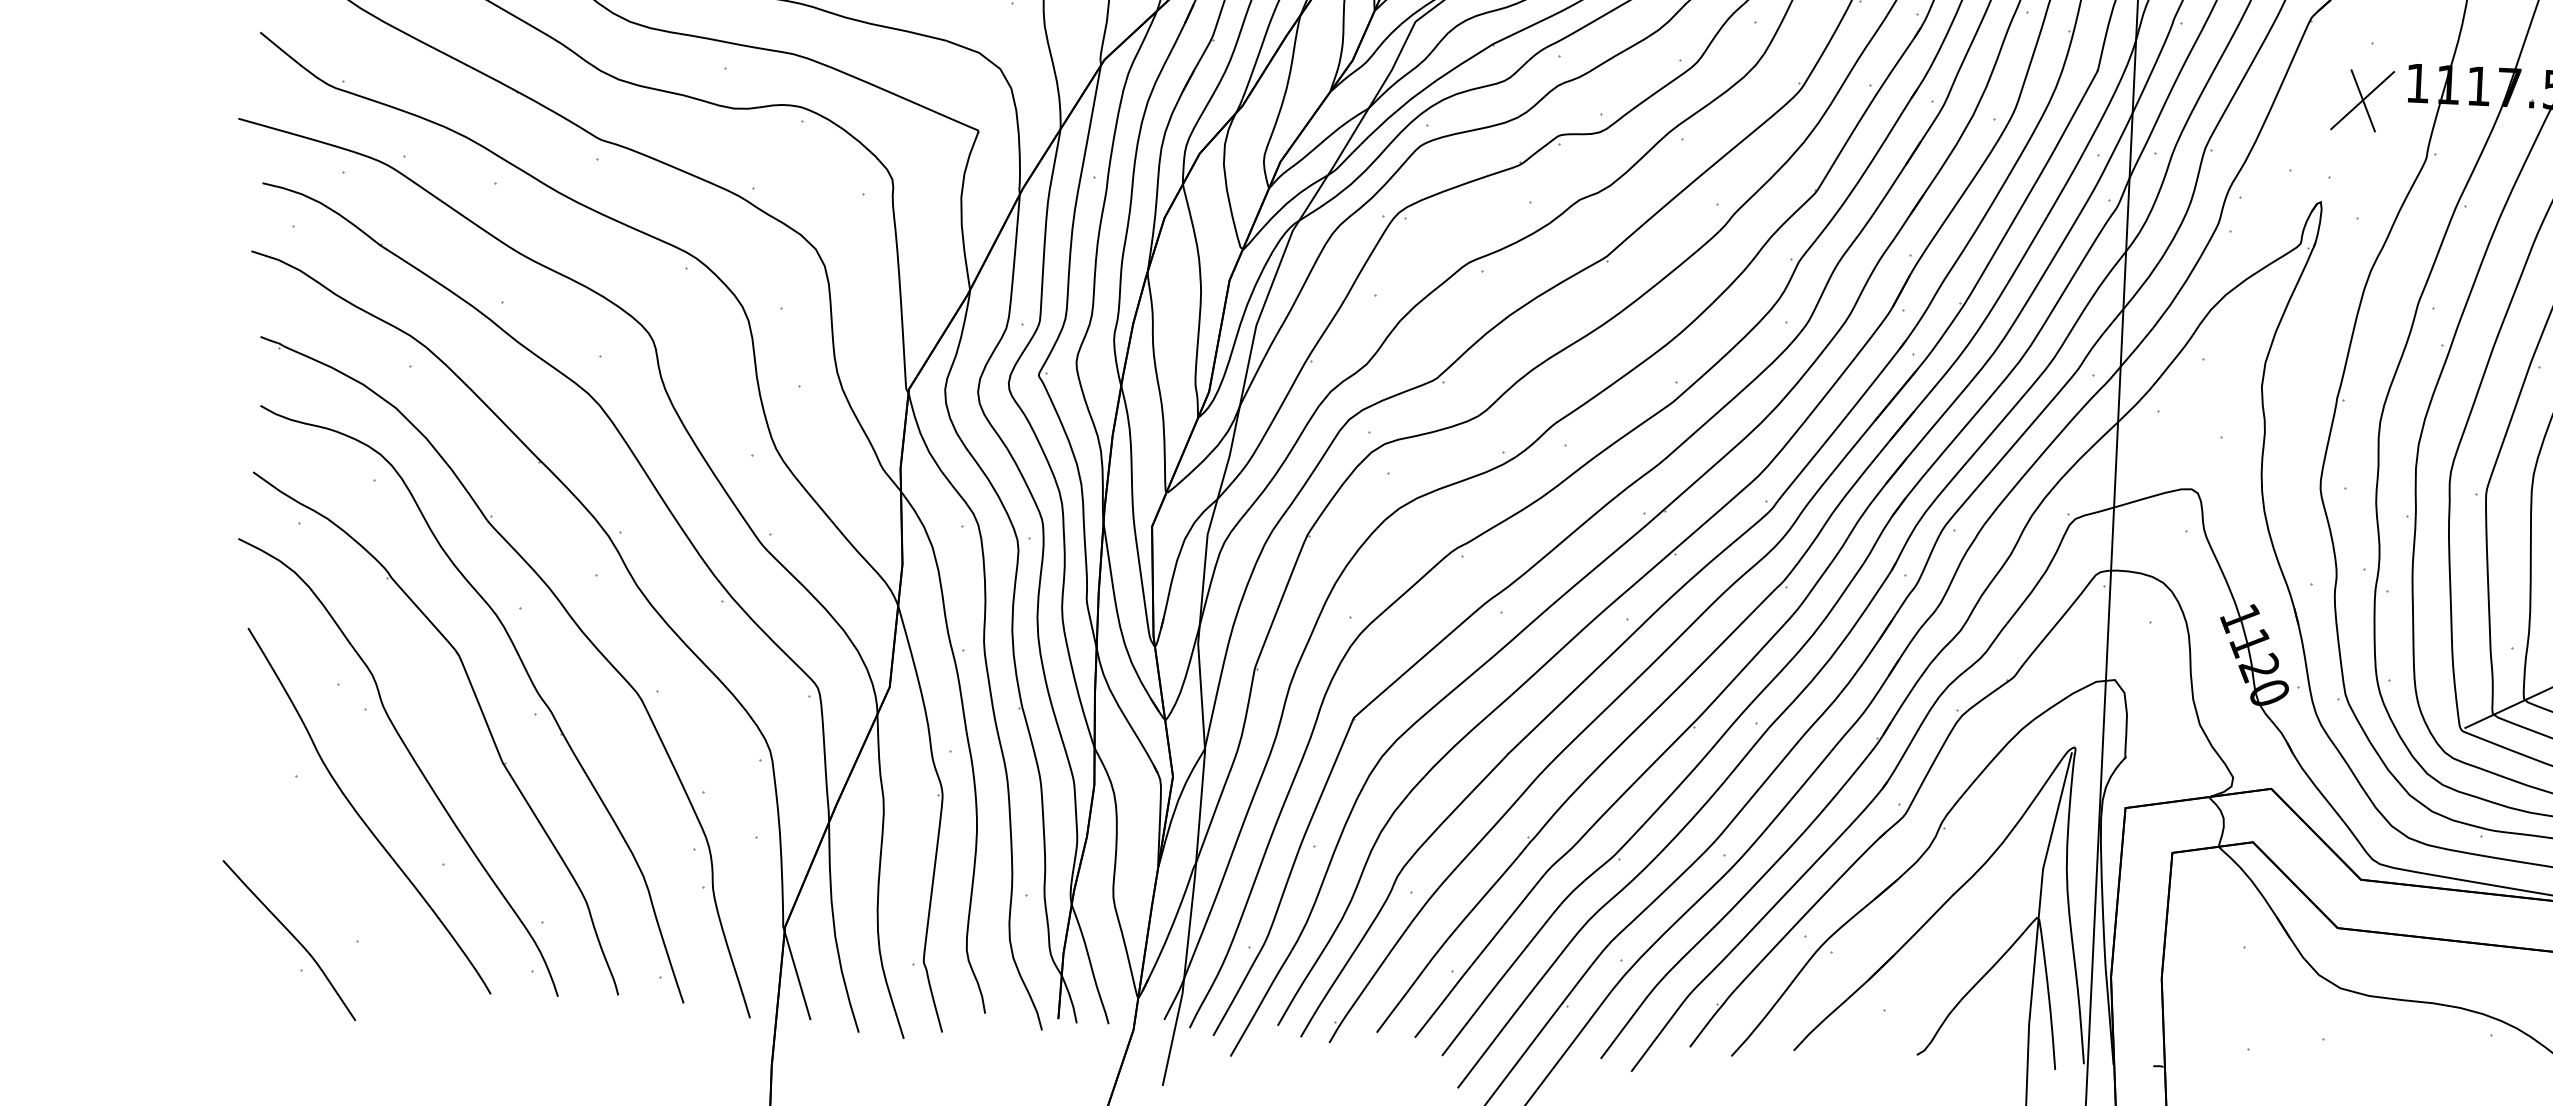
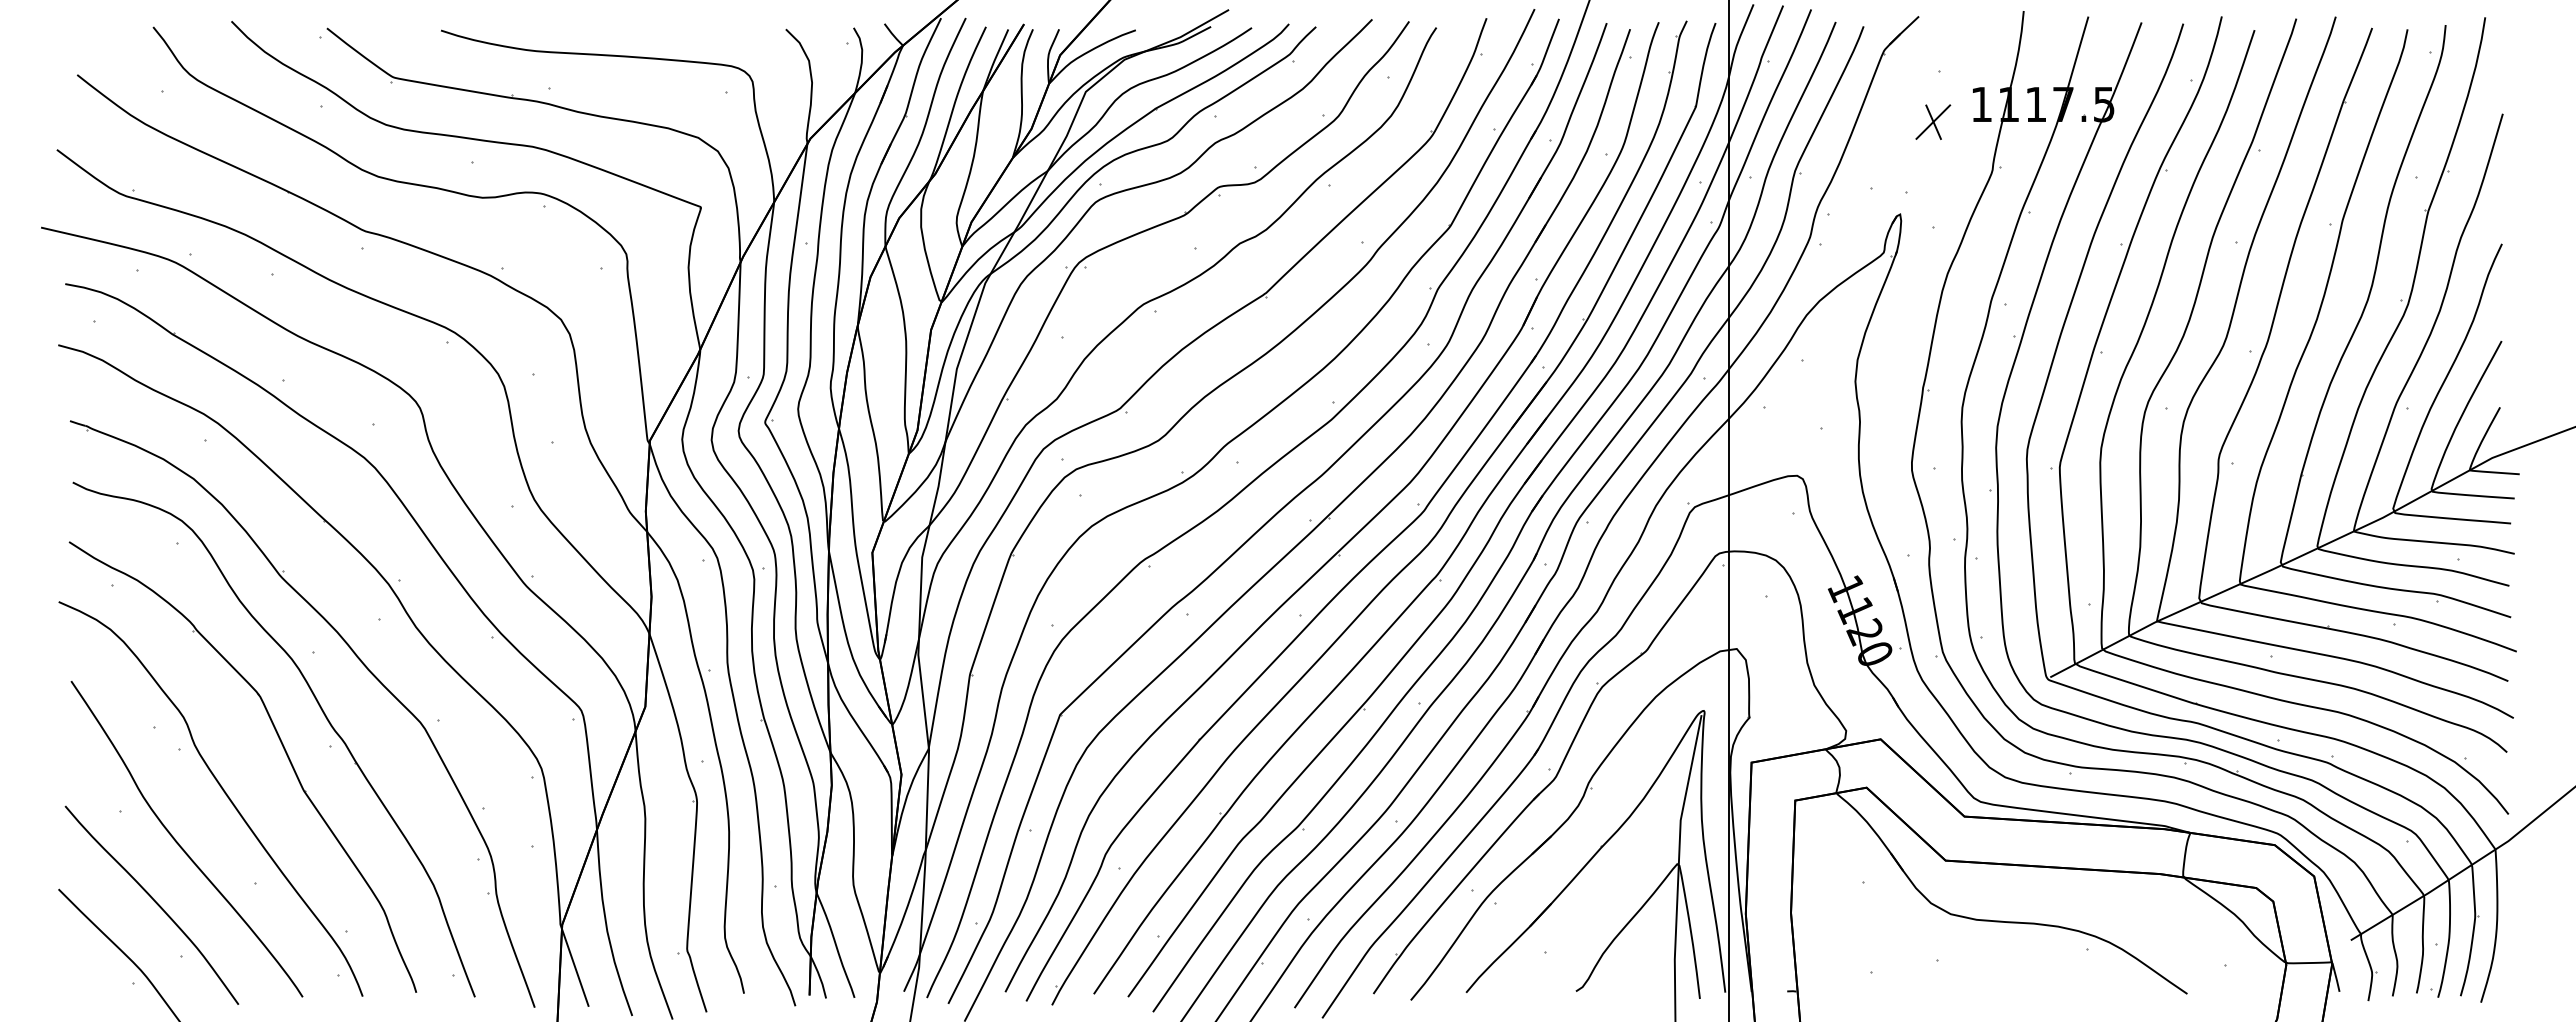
part: (2363, 99) -> (1933, 121), size x0.62
curve: (329, 880) -> (154, 902), added

